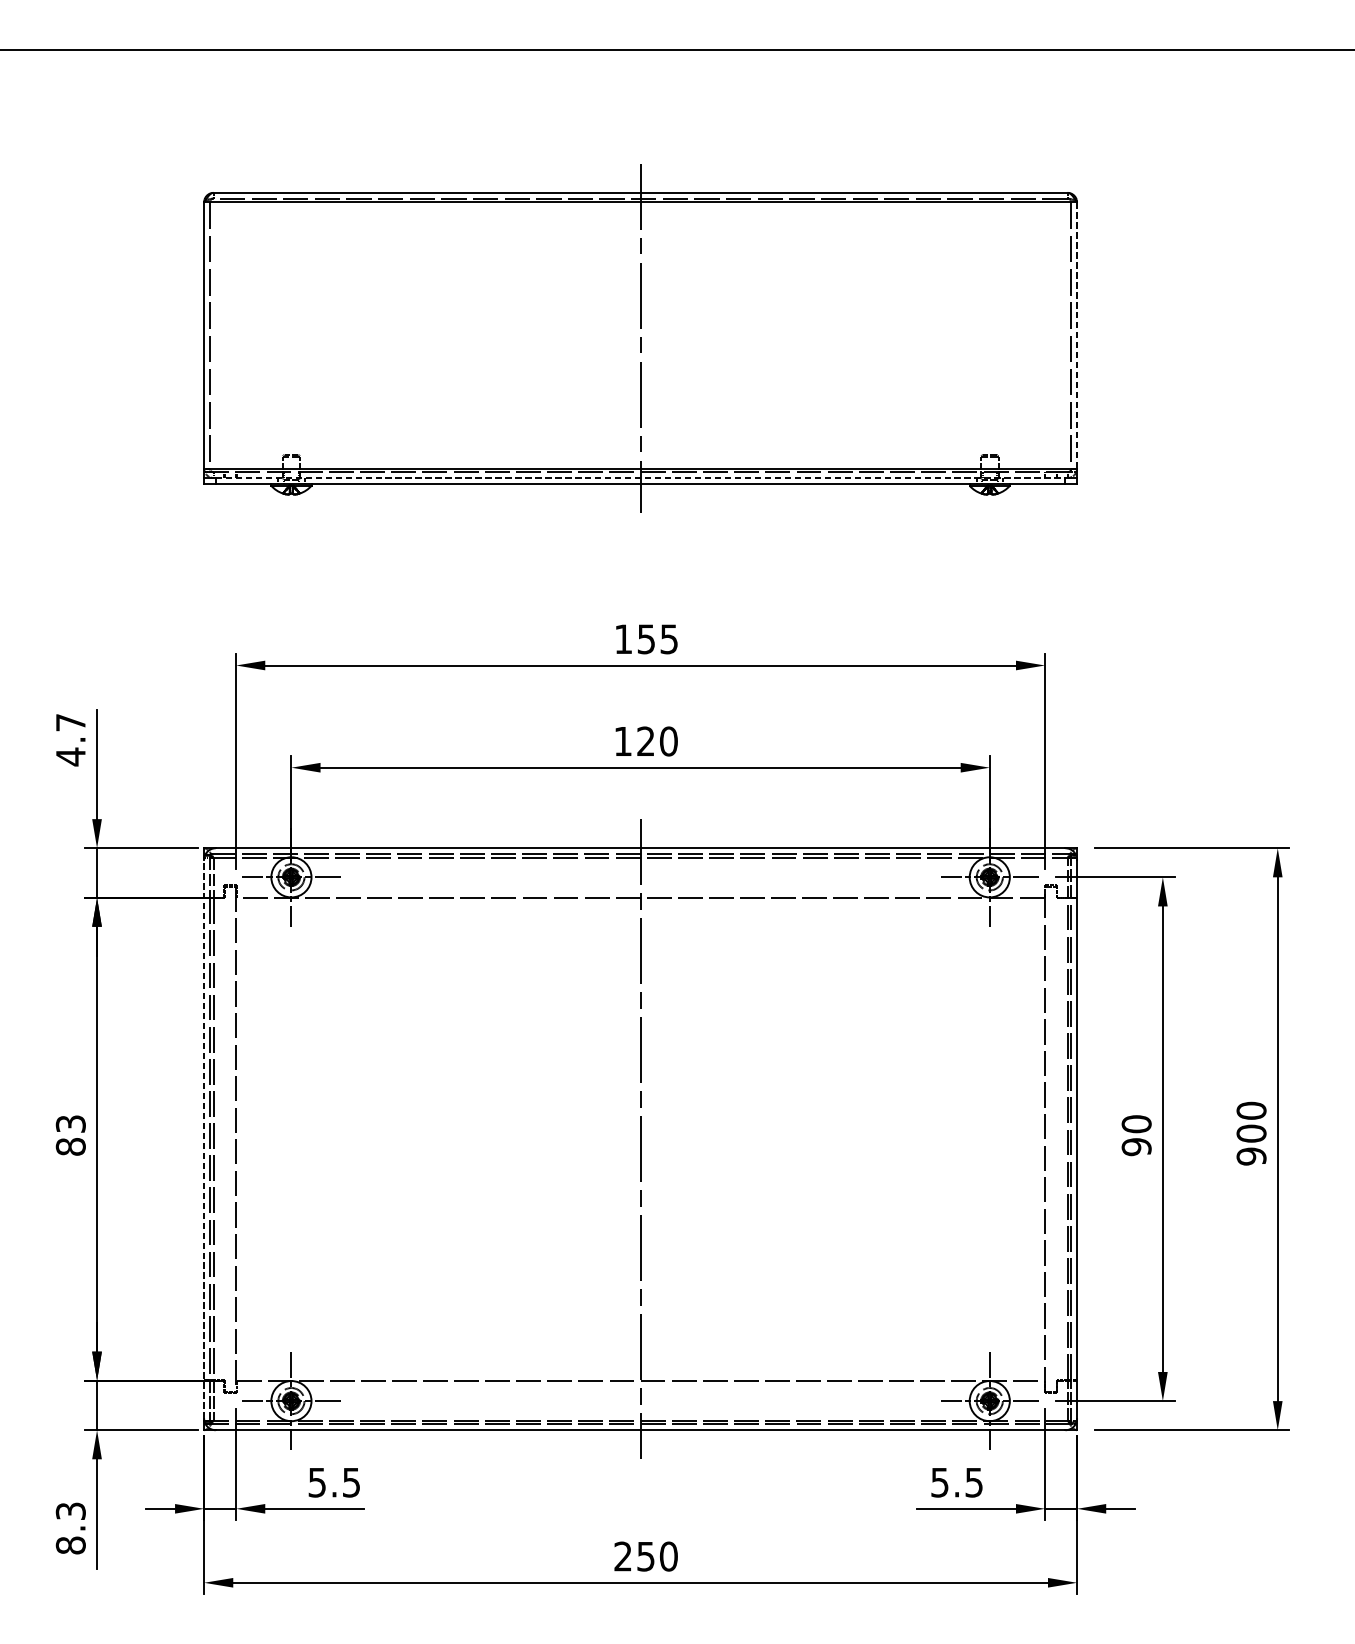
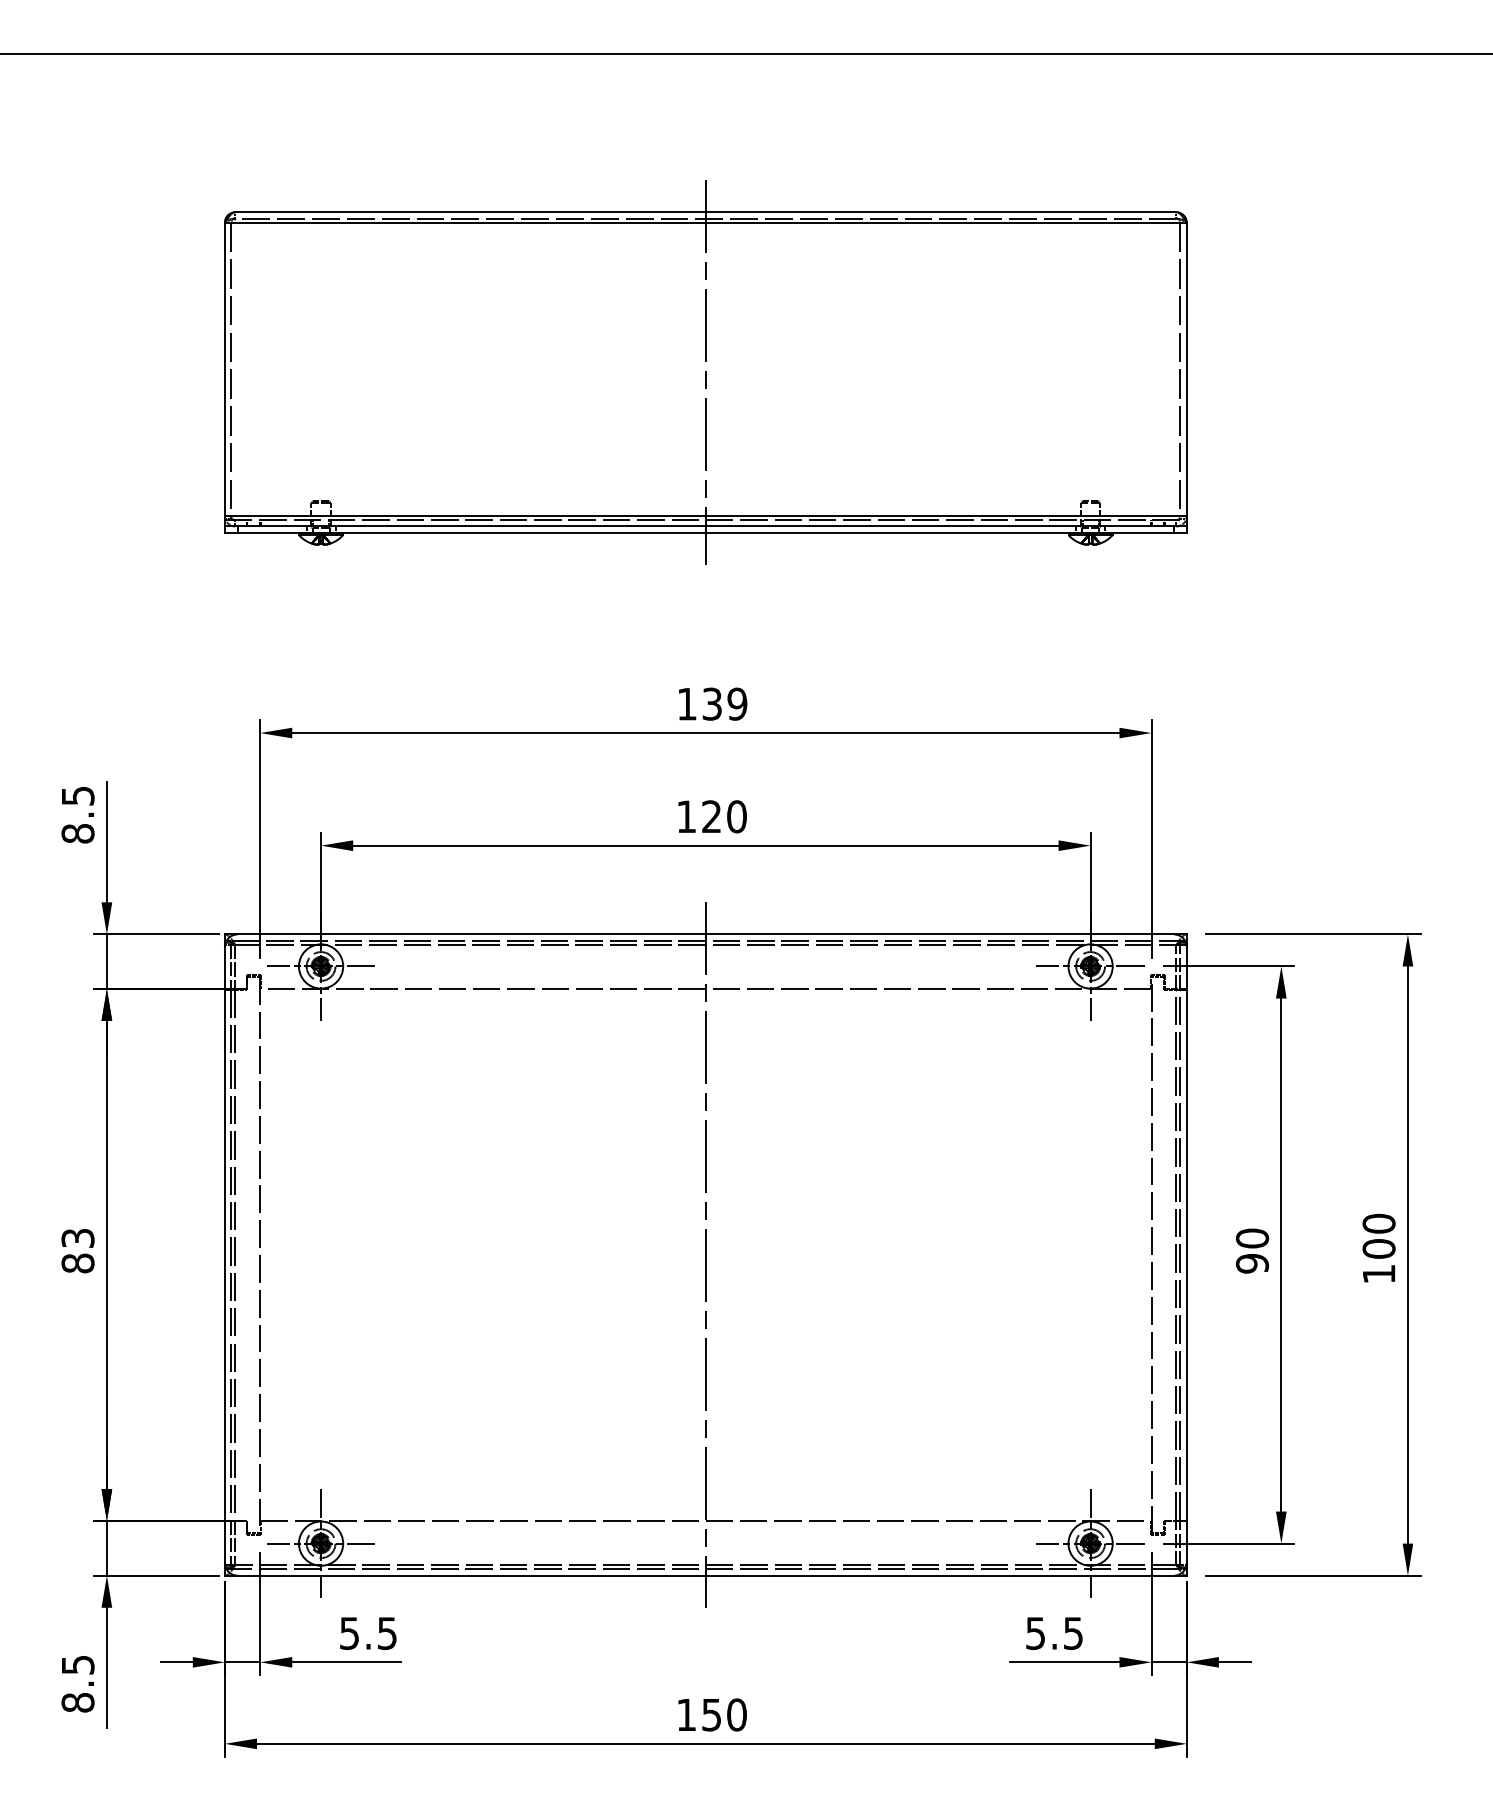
line: (1076, 335) -> (1186, 369), dashed -> solid
line: (641, 478) -> (706, 526), dashed -> solid
text: (658, 638) -> (725, 703), 155 -> 139
text: (70, 740) -> (77, 815), 4.7 -> 8.5
line: (203, 1139) -> (224, 1255), dashed -> solid
text: (1251, 1156) -> (1378, 1274), 900 -> 100
text: (70, 1510) -> (77, 1664), 8.3 -> 8.5
text: (623, 1556) -> (686, 1714), 250 -> 150

